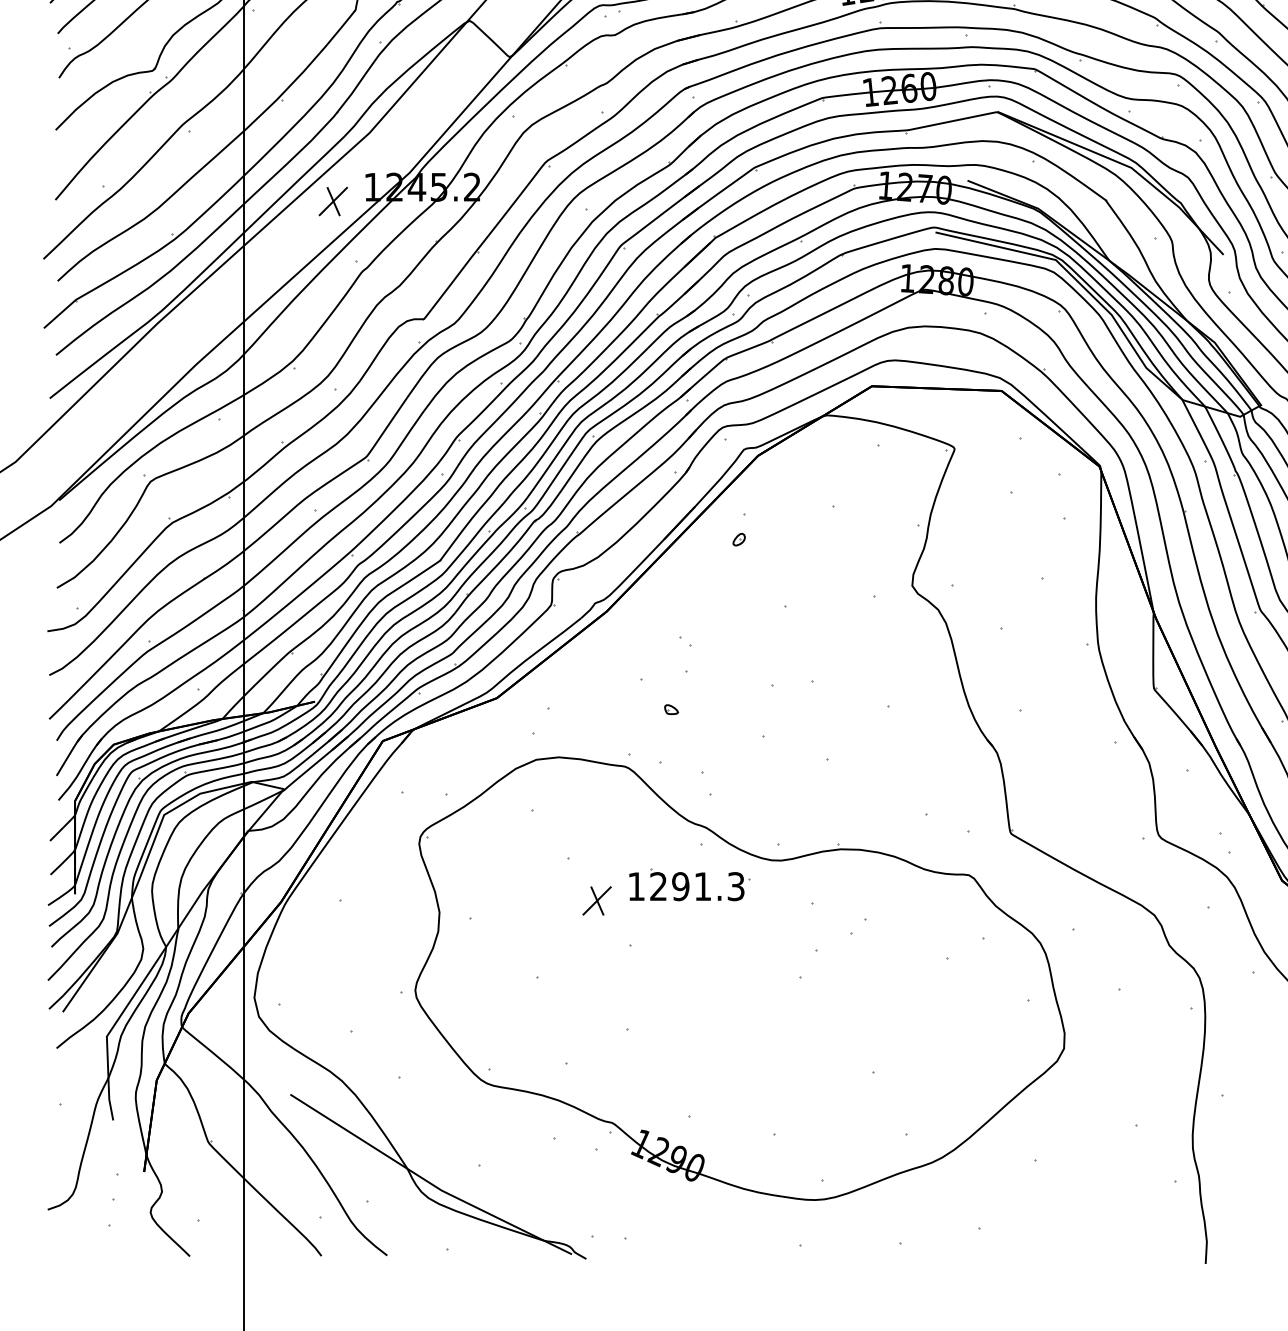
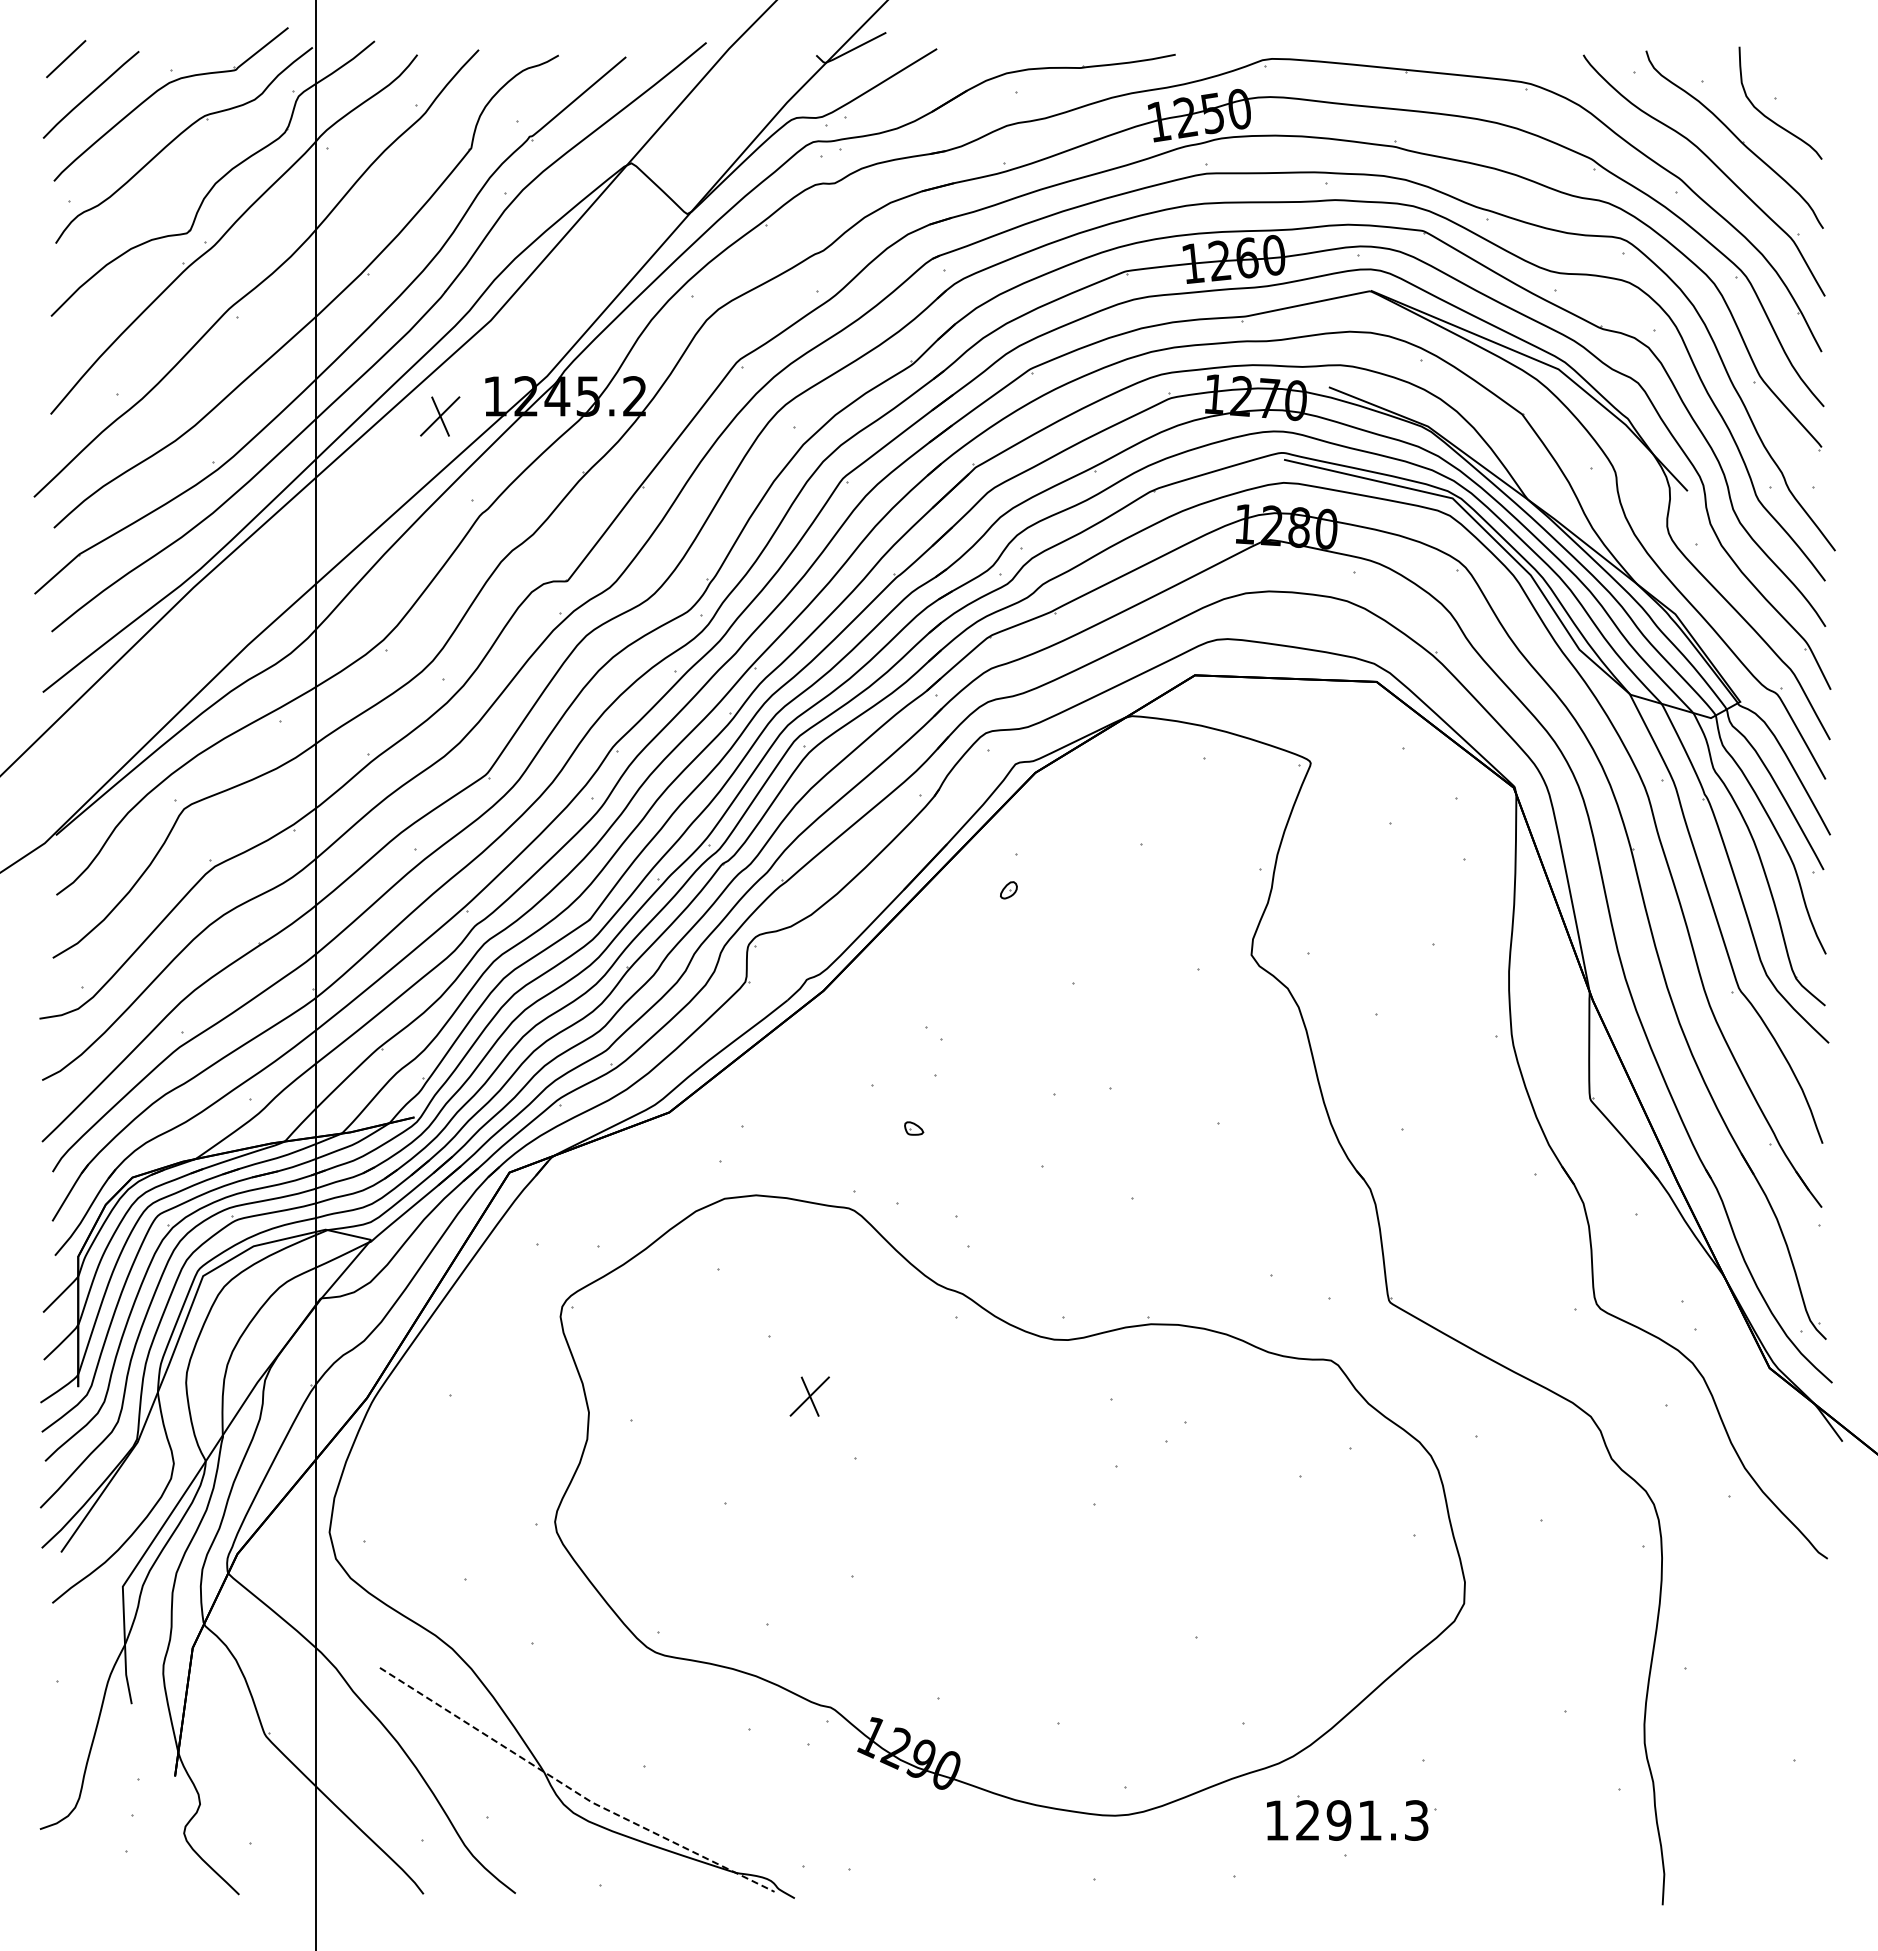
part: (689, 884) -> (1351, 1817), moved
line: (427, 1182) -> (572, 1790), solid -> dashed

